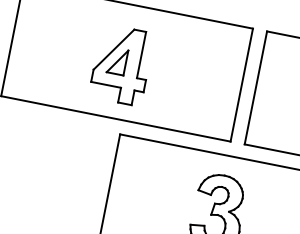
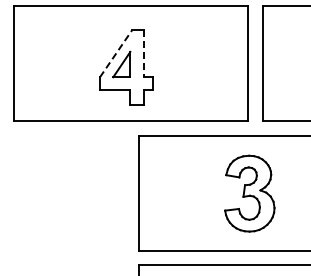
line: (114, 49) -> (116, 53), solid -> dashed
line: (141, 54) -> (144, 53), solid -> dashed

